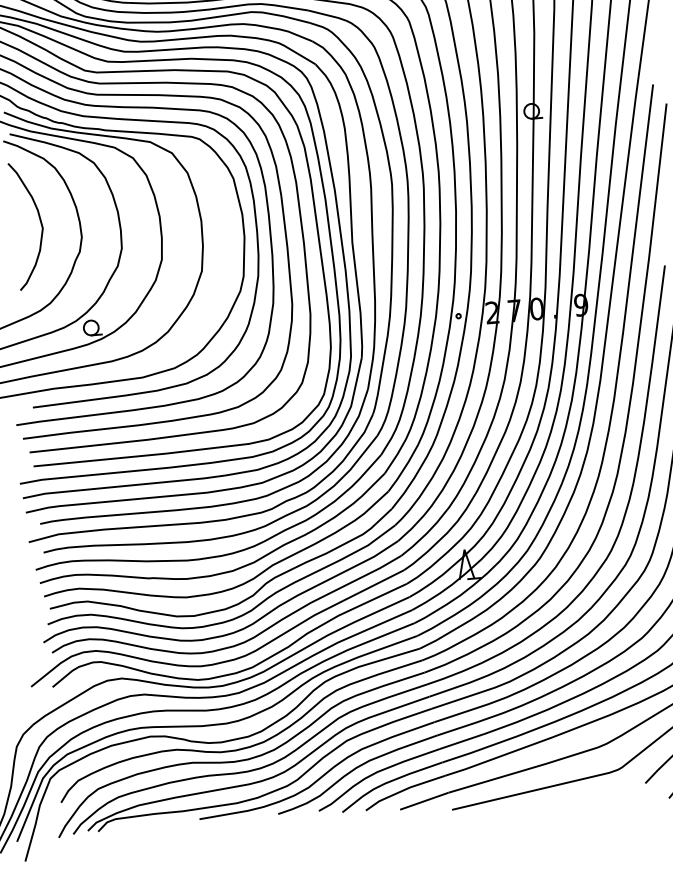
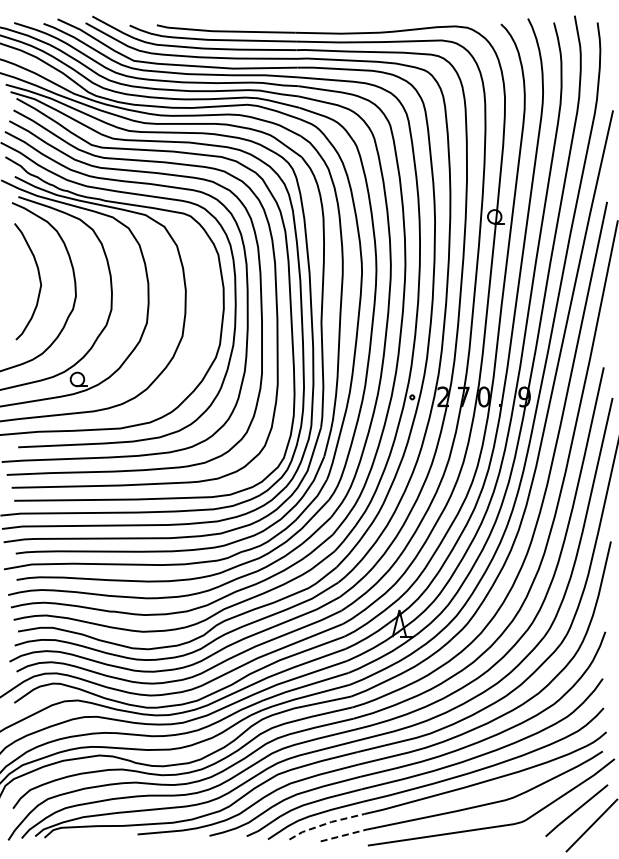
line: (403, 789) -> (325, 823), solid -> dashed
line: (424, 801) -> (343, 835), solid -> dashed

